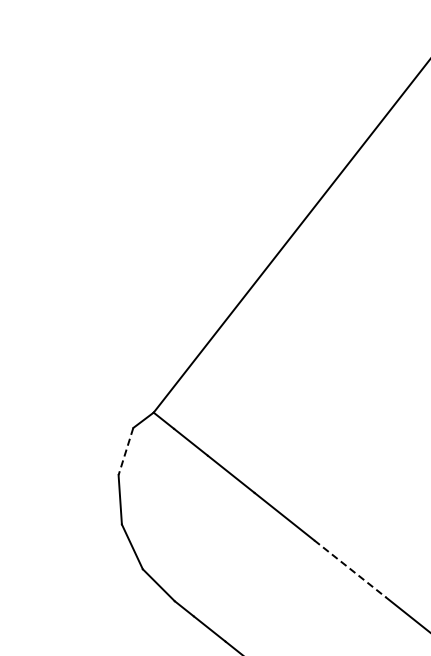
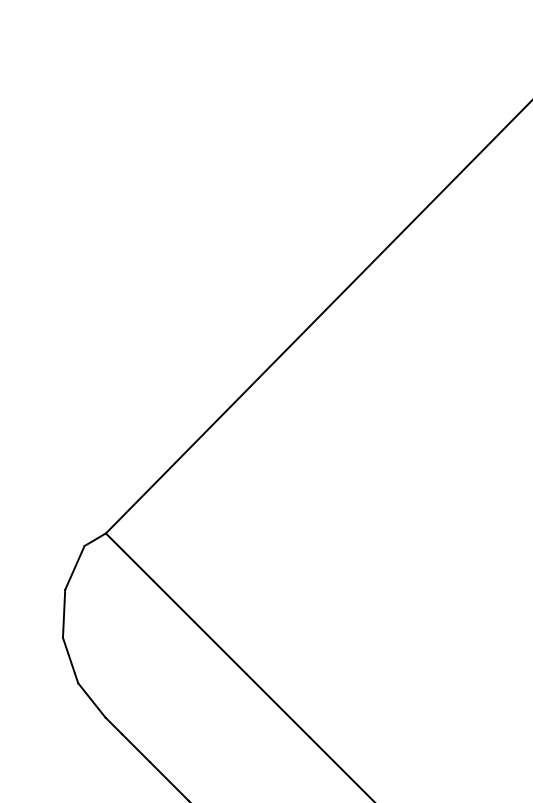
line: (125, 451) -> (74, 567), dashed -> solid
line: (350, 568) -> (278, 705), dashed -> solid

